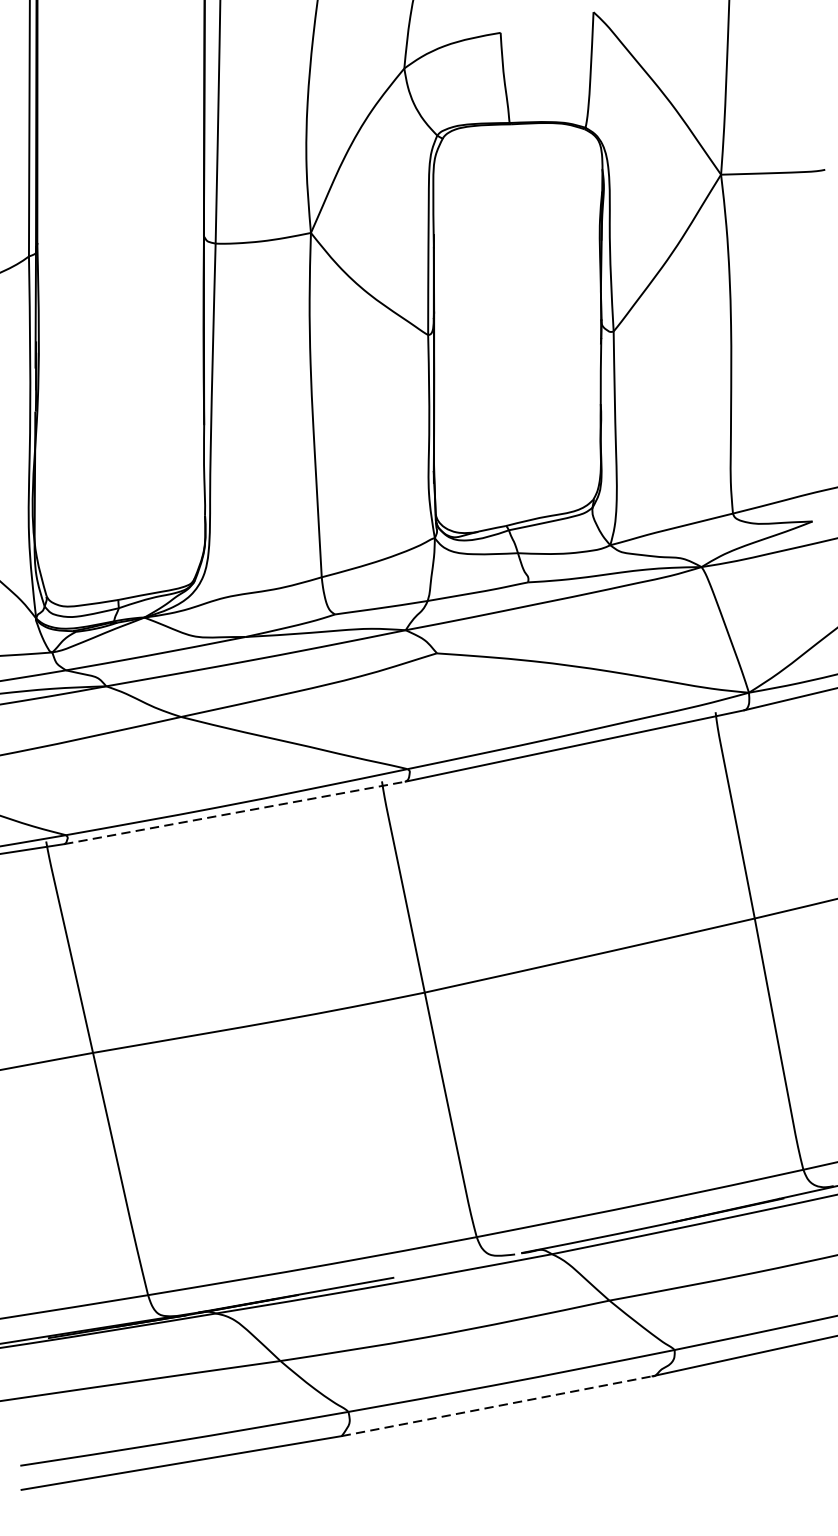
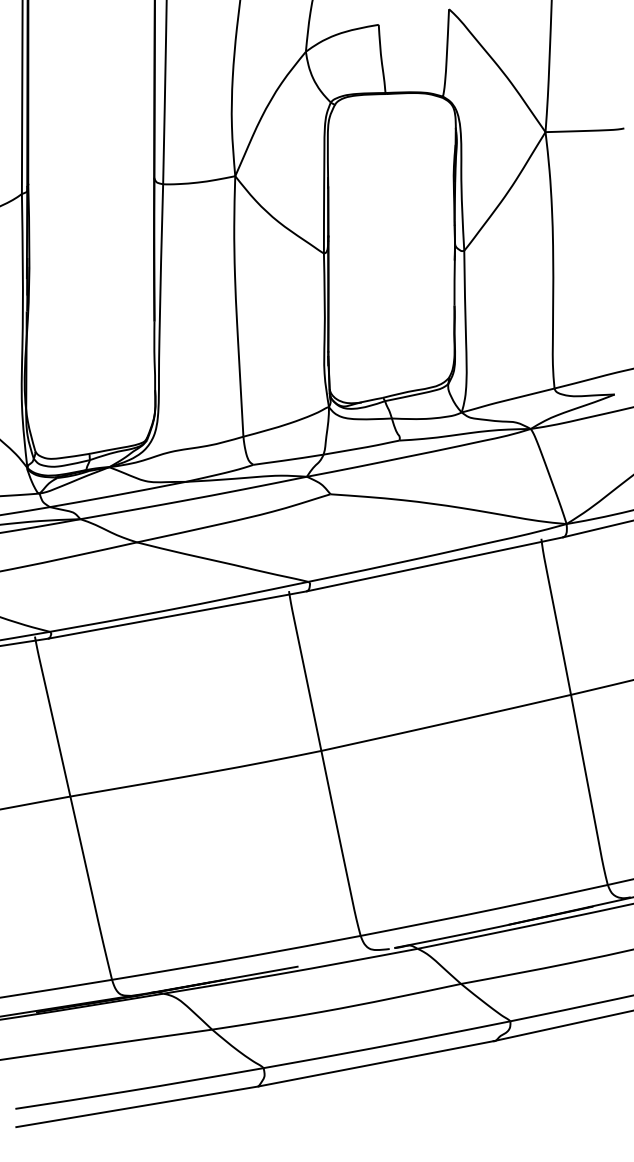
line: (235, 812) -> (178, 614), dashed -> solid
line: (497, 1405) -> (376, 1063), dashed -> solid

